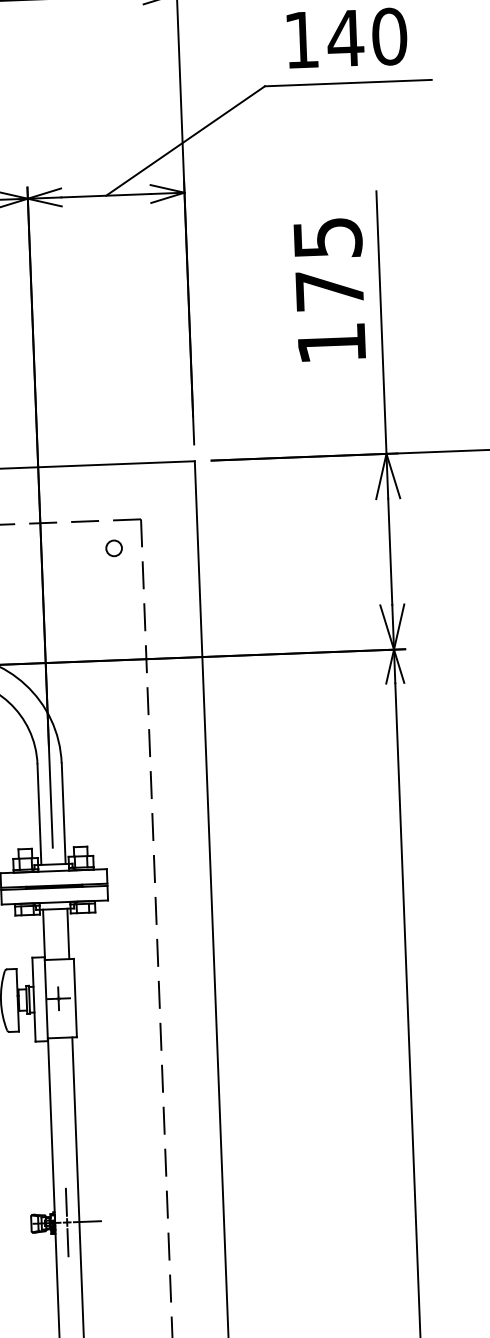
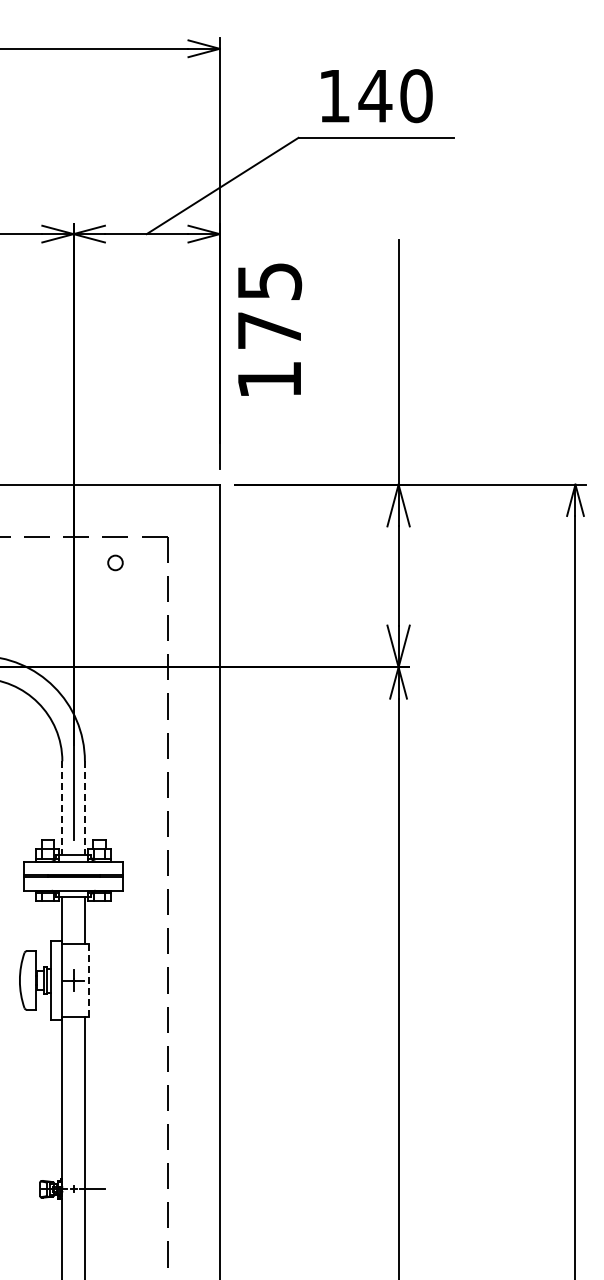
text: (330, 289) -> (270, 329), moved
circle: (114, 547) -> (115, 562), moved
line: (64, 813) -> (85, 808), solid -> dashed
line: (39, 814) -> (62, 808), solid -> dashed
line: (75, 998) -> (89, 980), solid -> dashed
line: (66, 1202) -> (73, 1170), removed
line: (67, 1242) -> (73, 1207), removed

